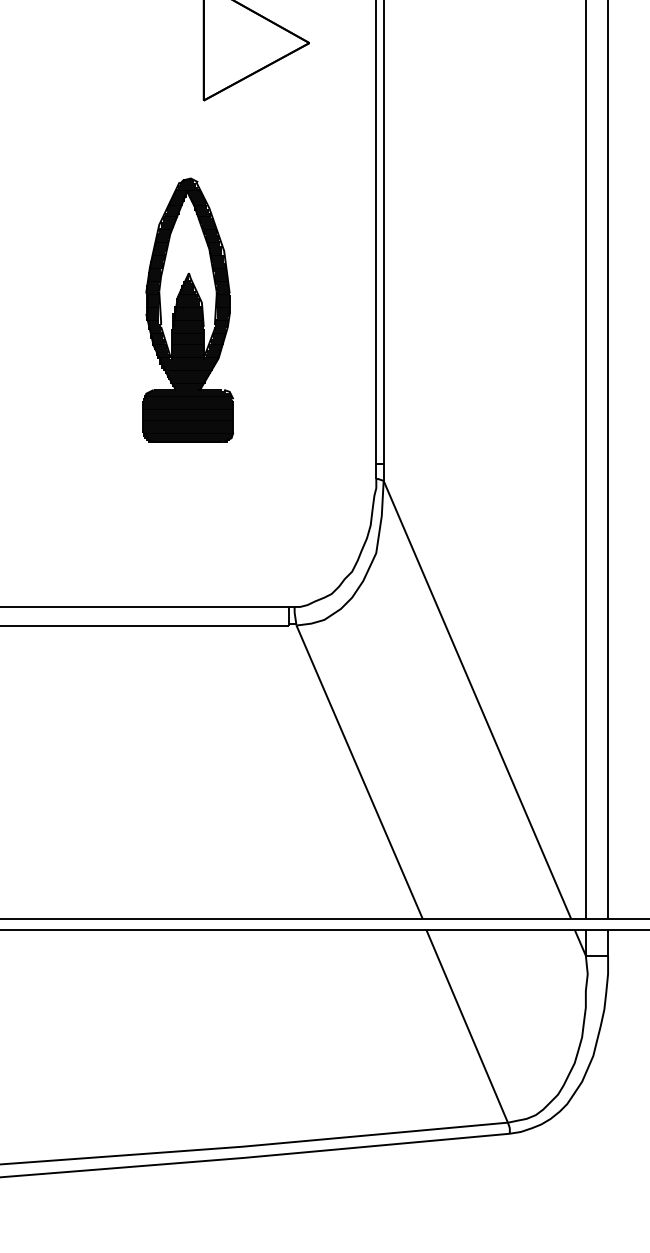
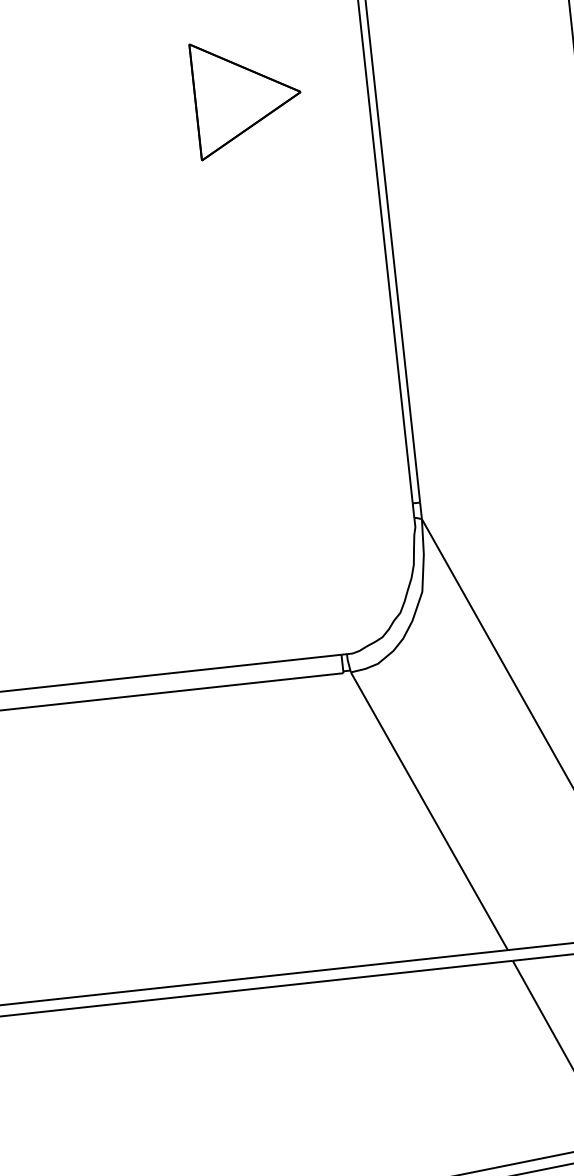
part: (188, 309) -> (209, 369), removed

